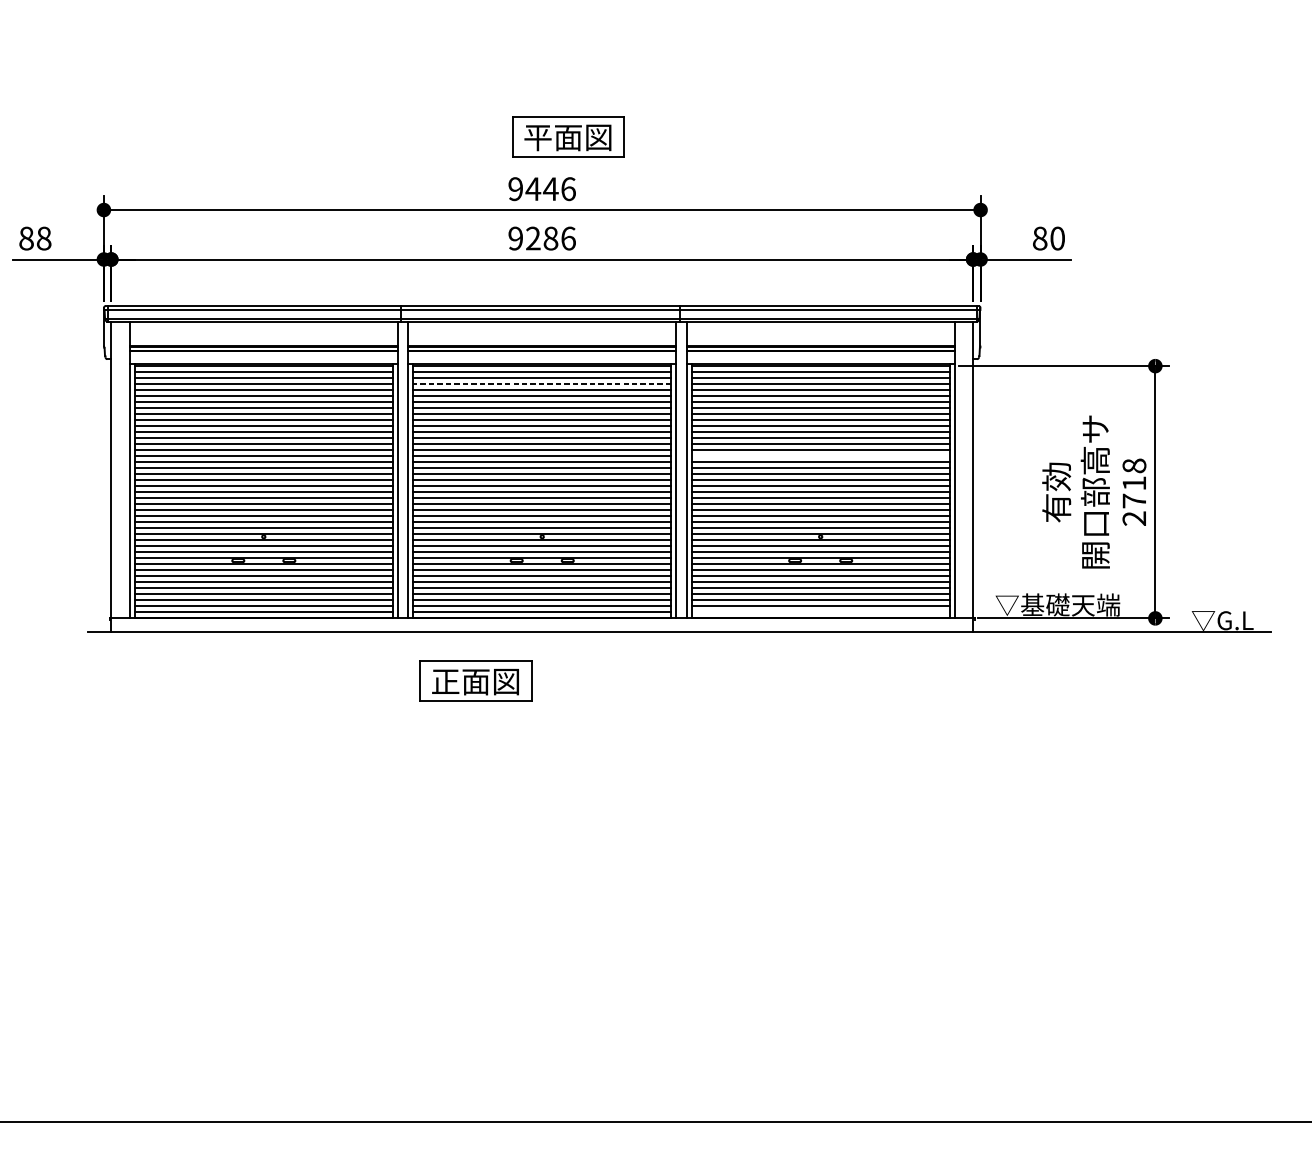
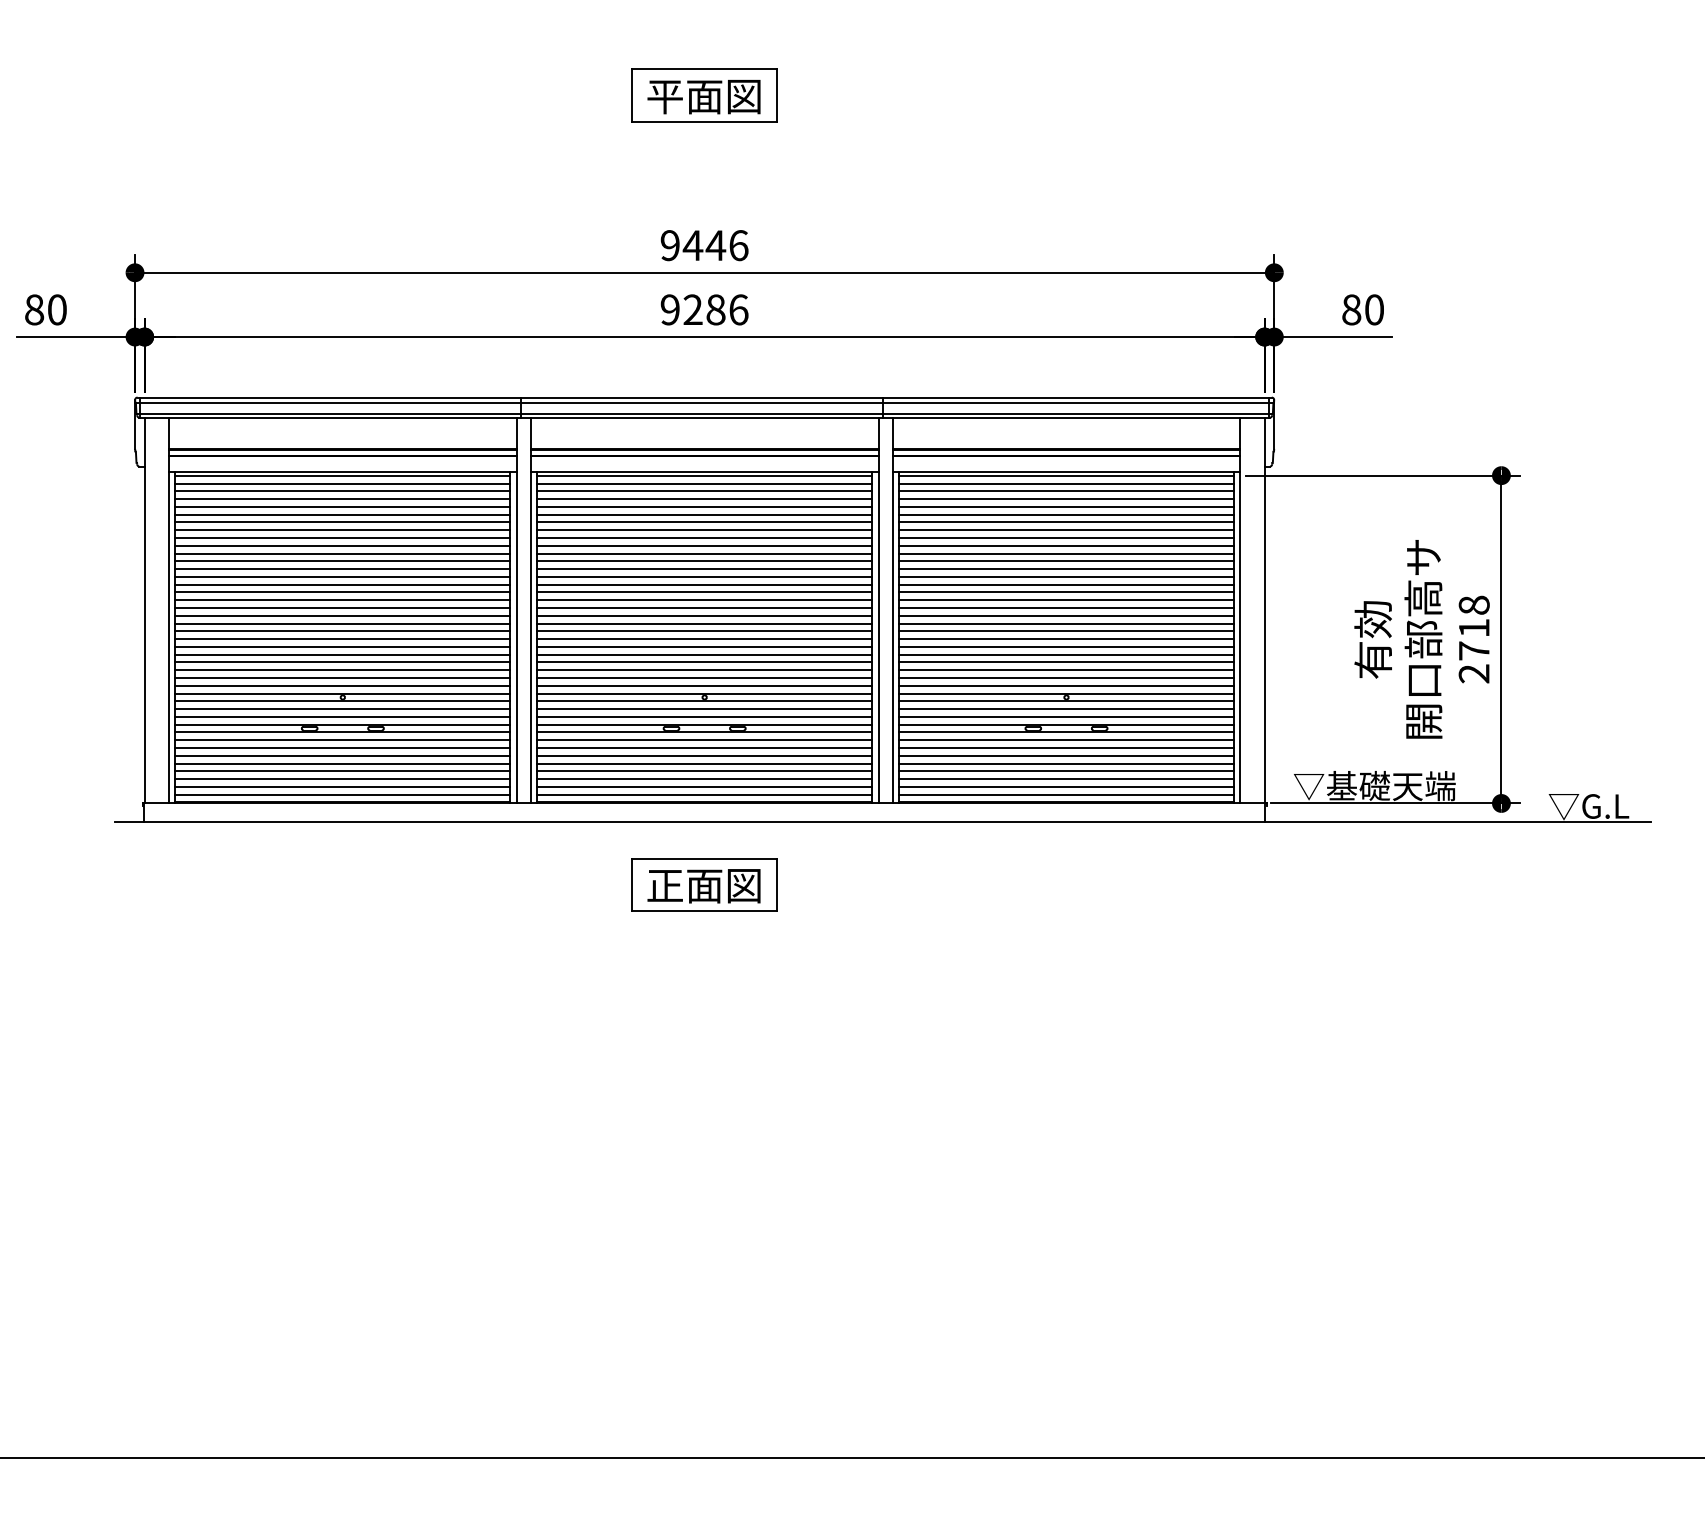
part: (568, 136) -> (704, 95), moved
text: (44, 238) -> (57, 309), 88 -> 80
line: (542, 384) -> (704, 499), dashed -> solid
line: (820, 456) -> (1066, 592), added
line: (820, 611) -> (1066, 794), added
part: (475, 680) -> (704, 884), moved

